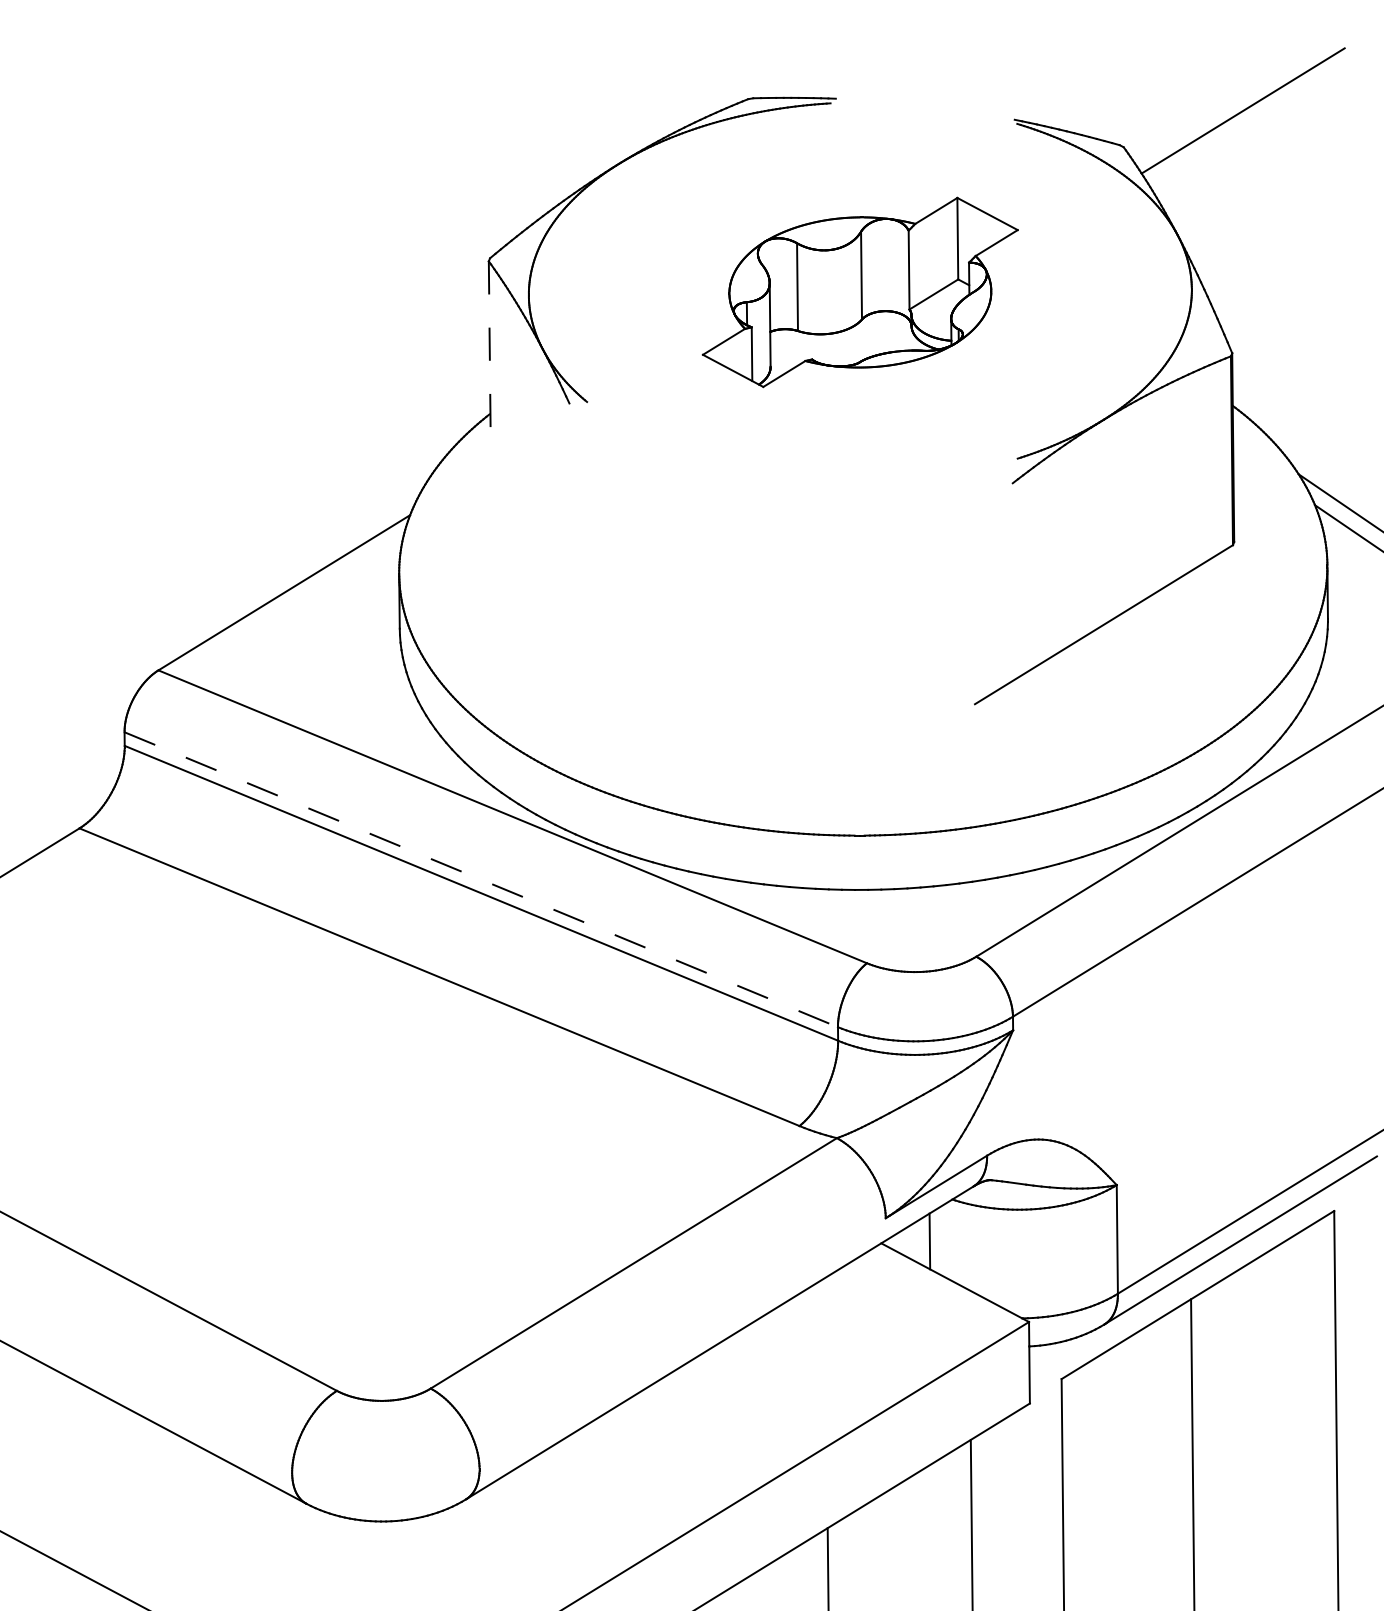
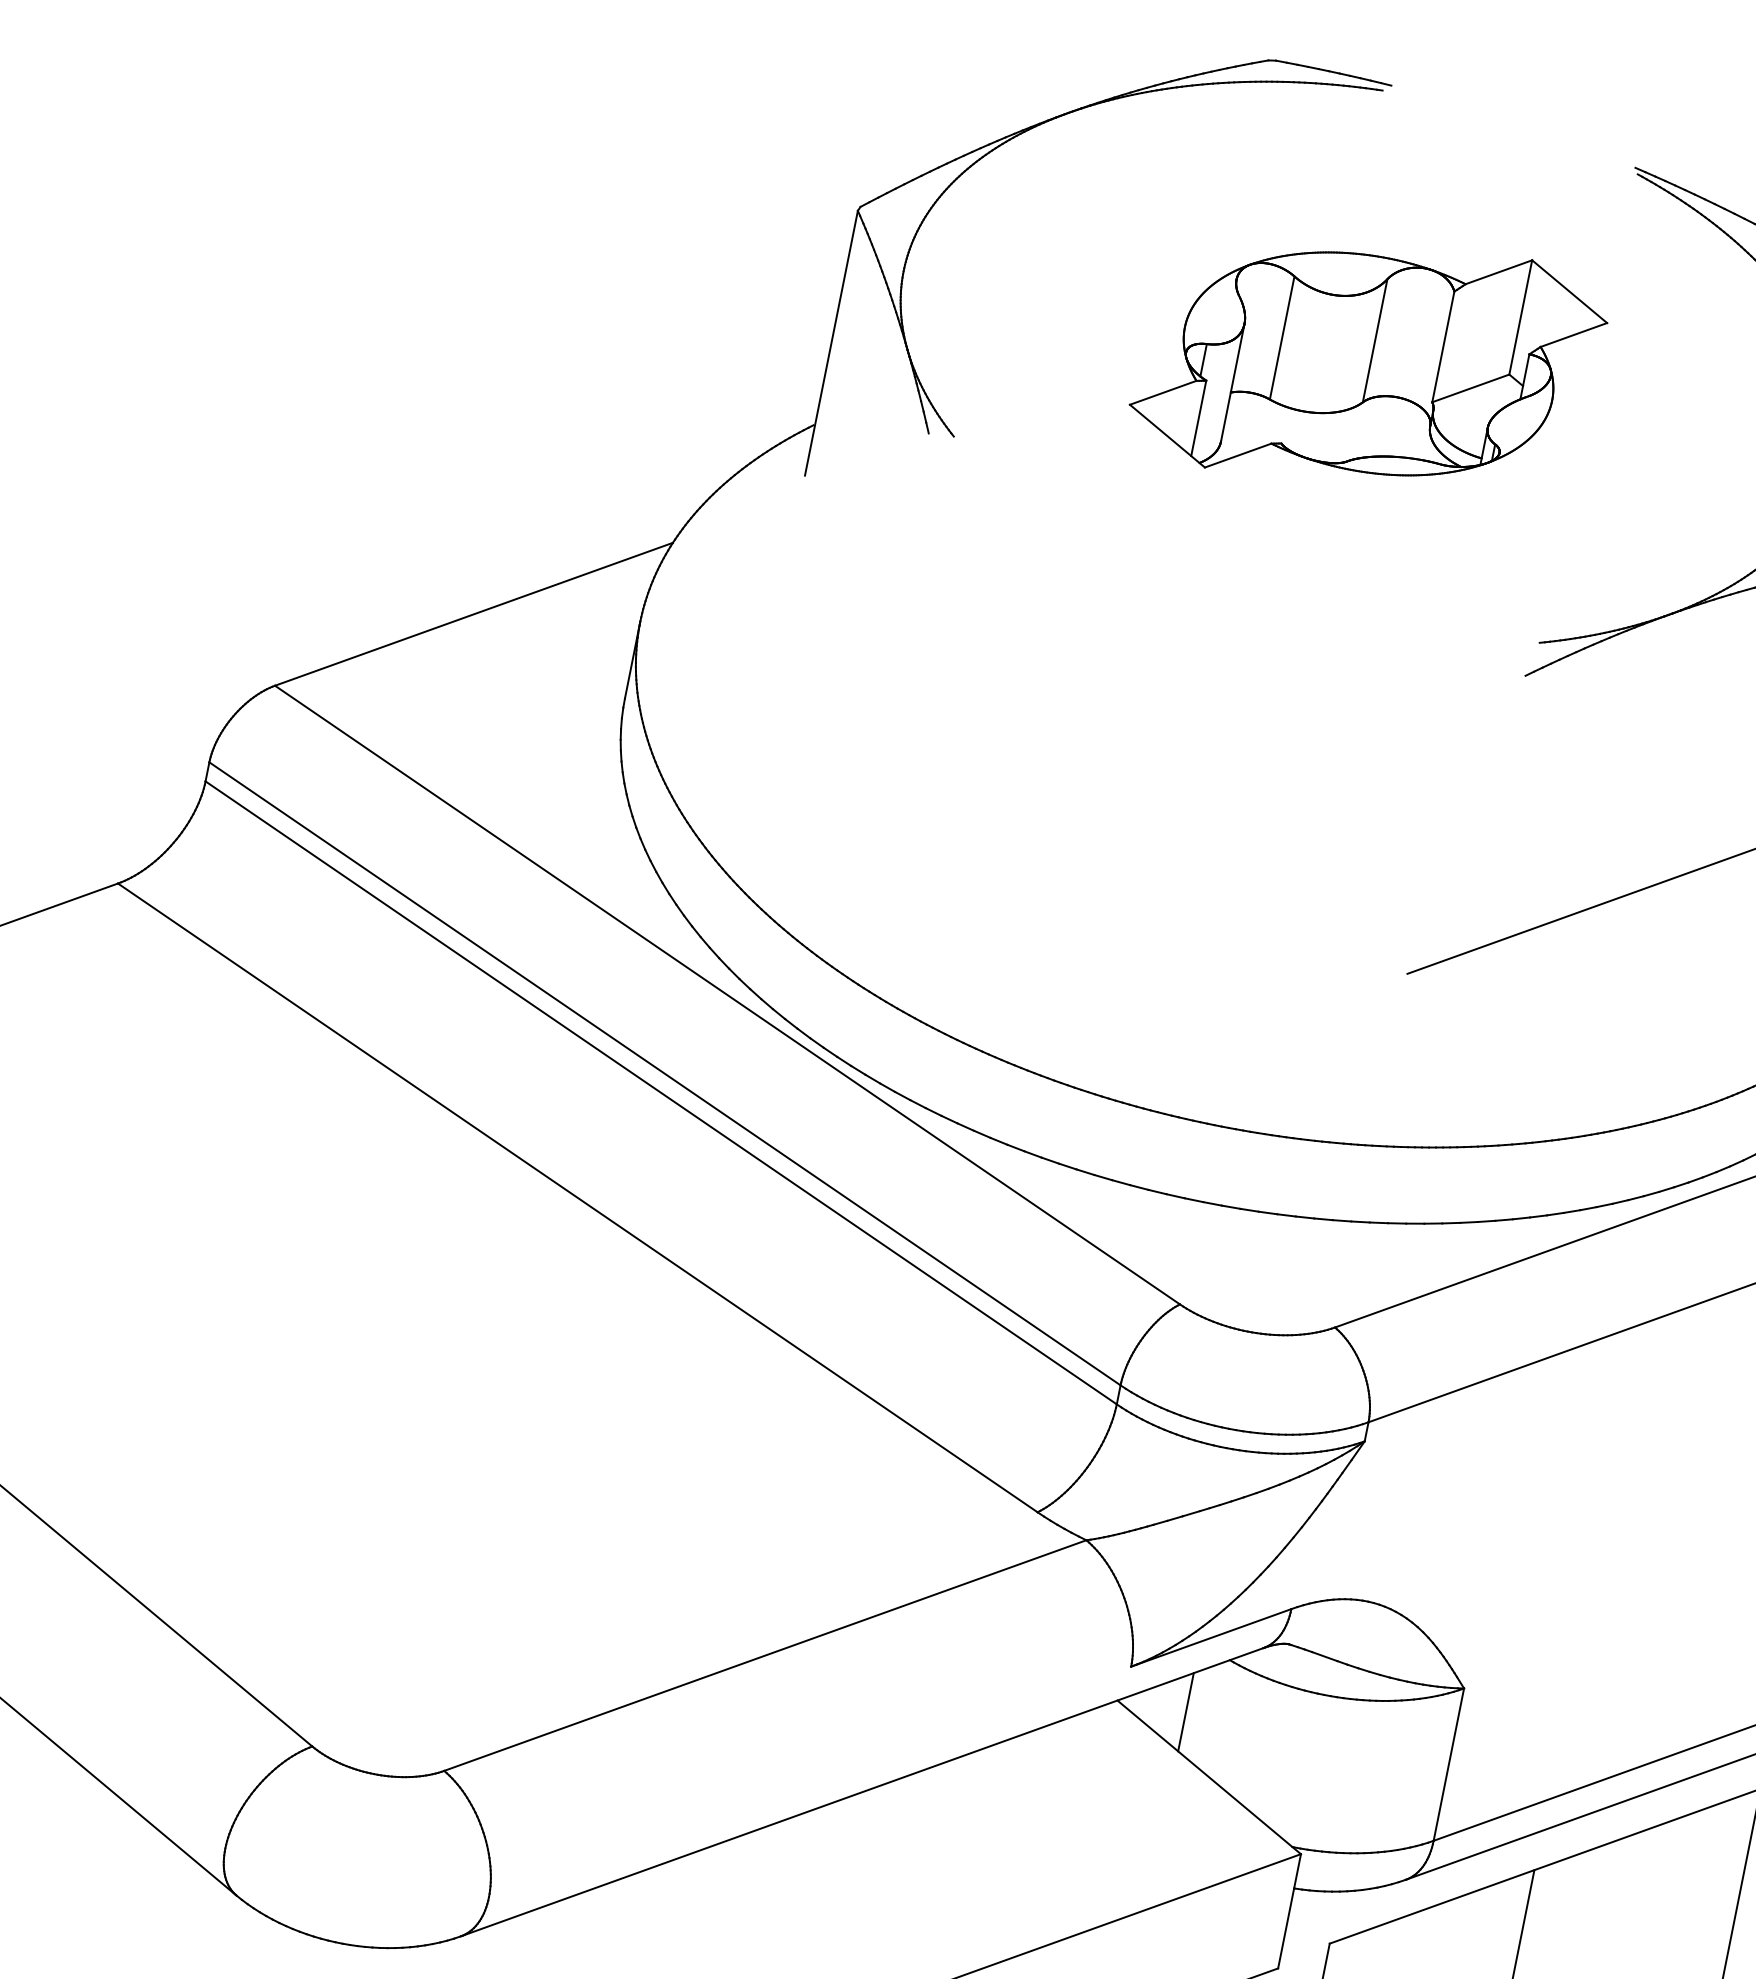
line: (489, 356) -> (830, 344), dashed -> solid
line: (481, 879) -> (665, 1073), dashed -> solid

